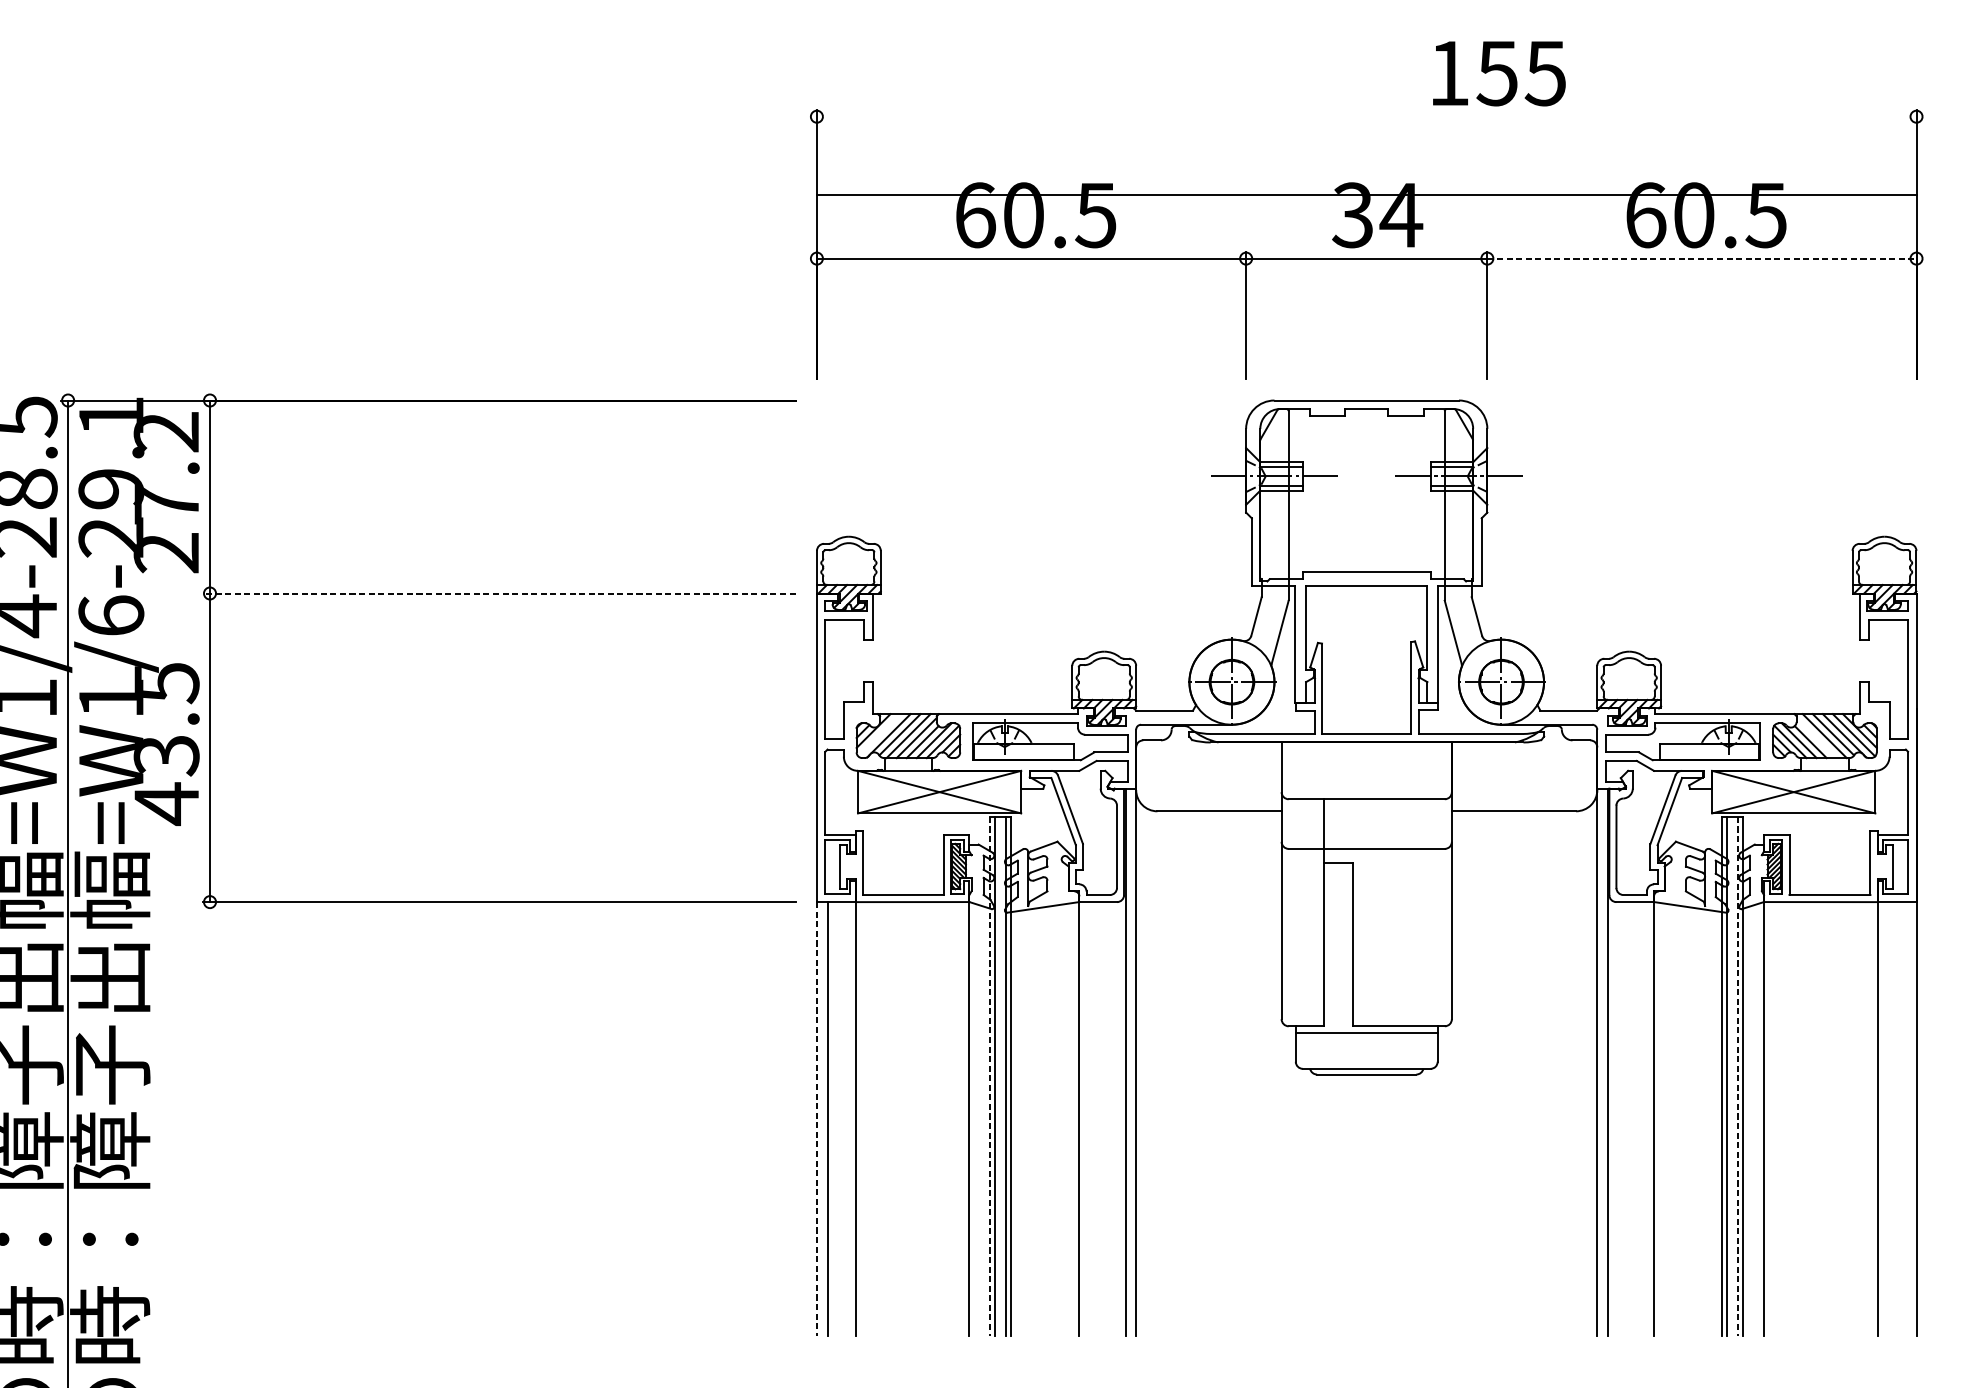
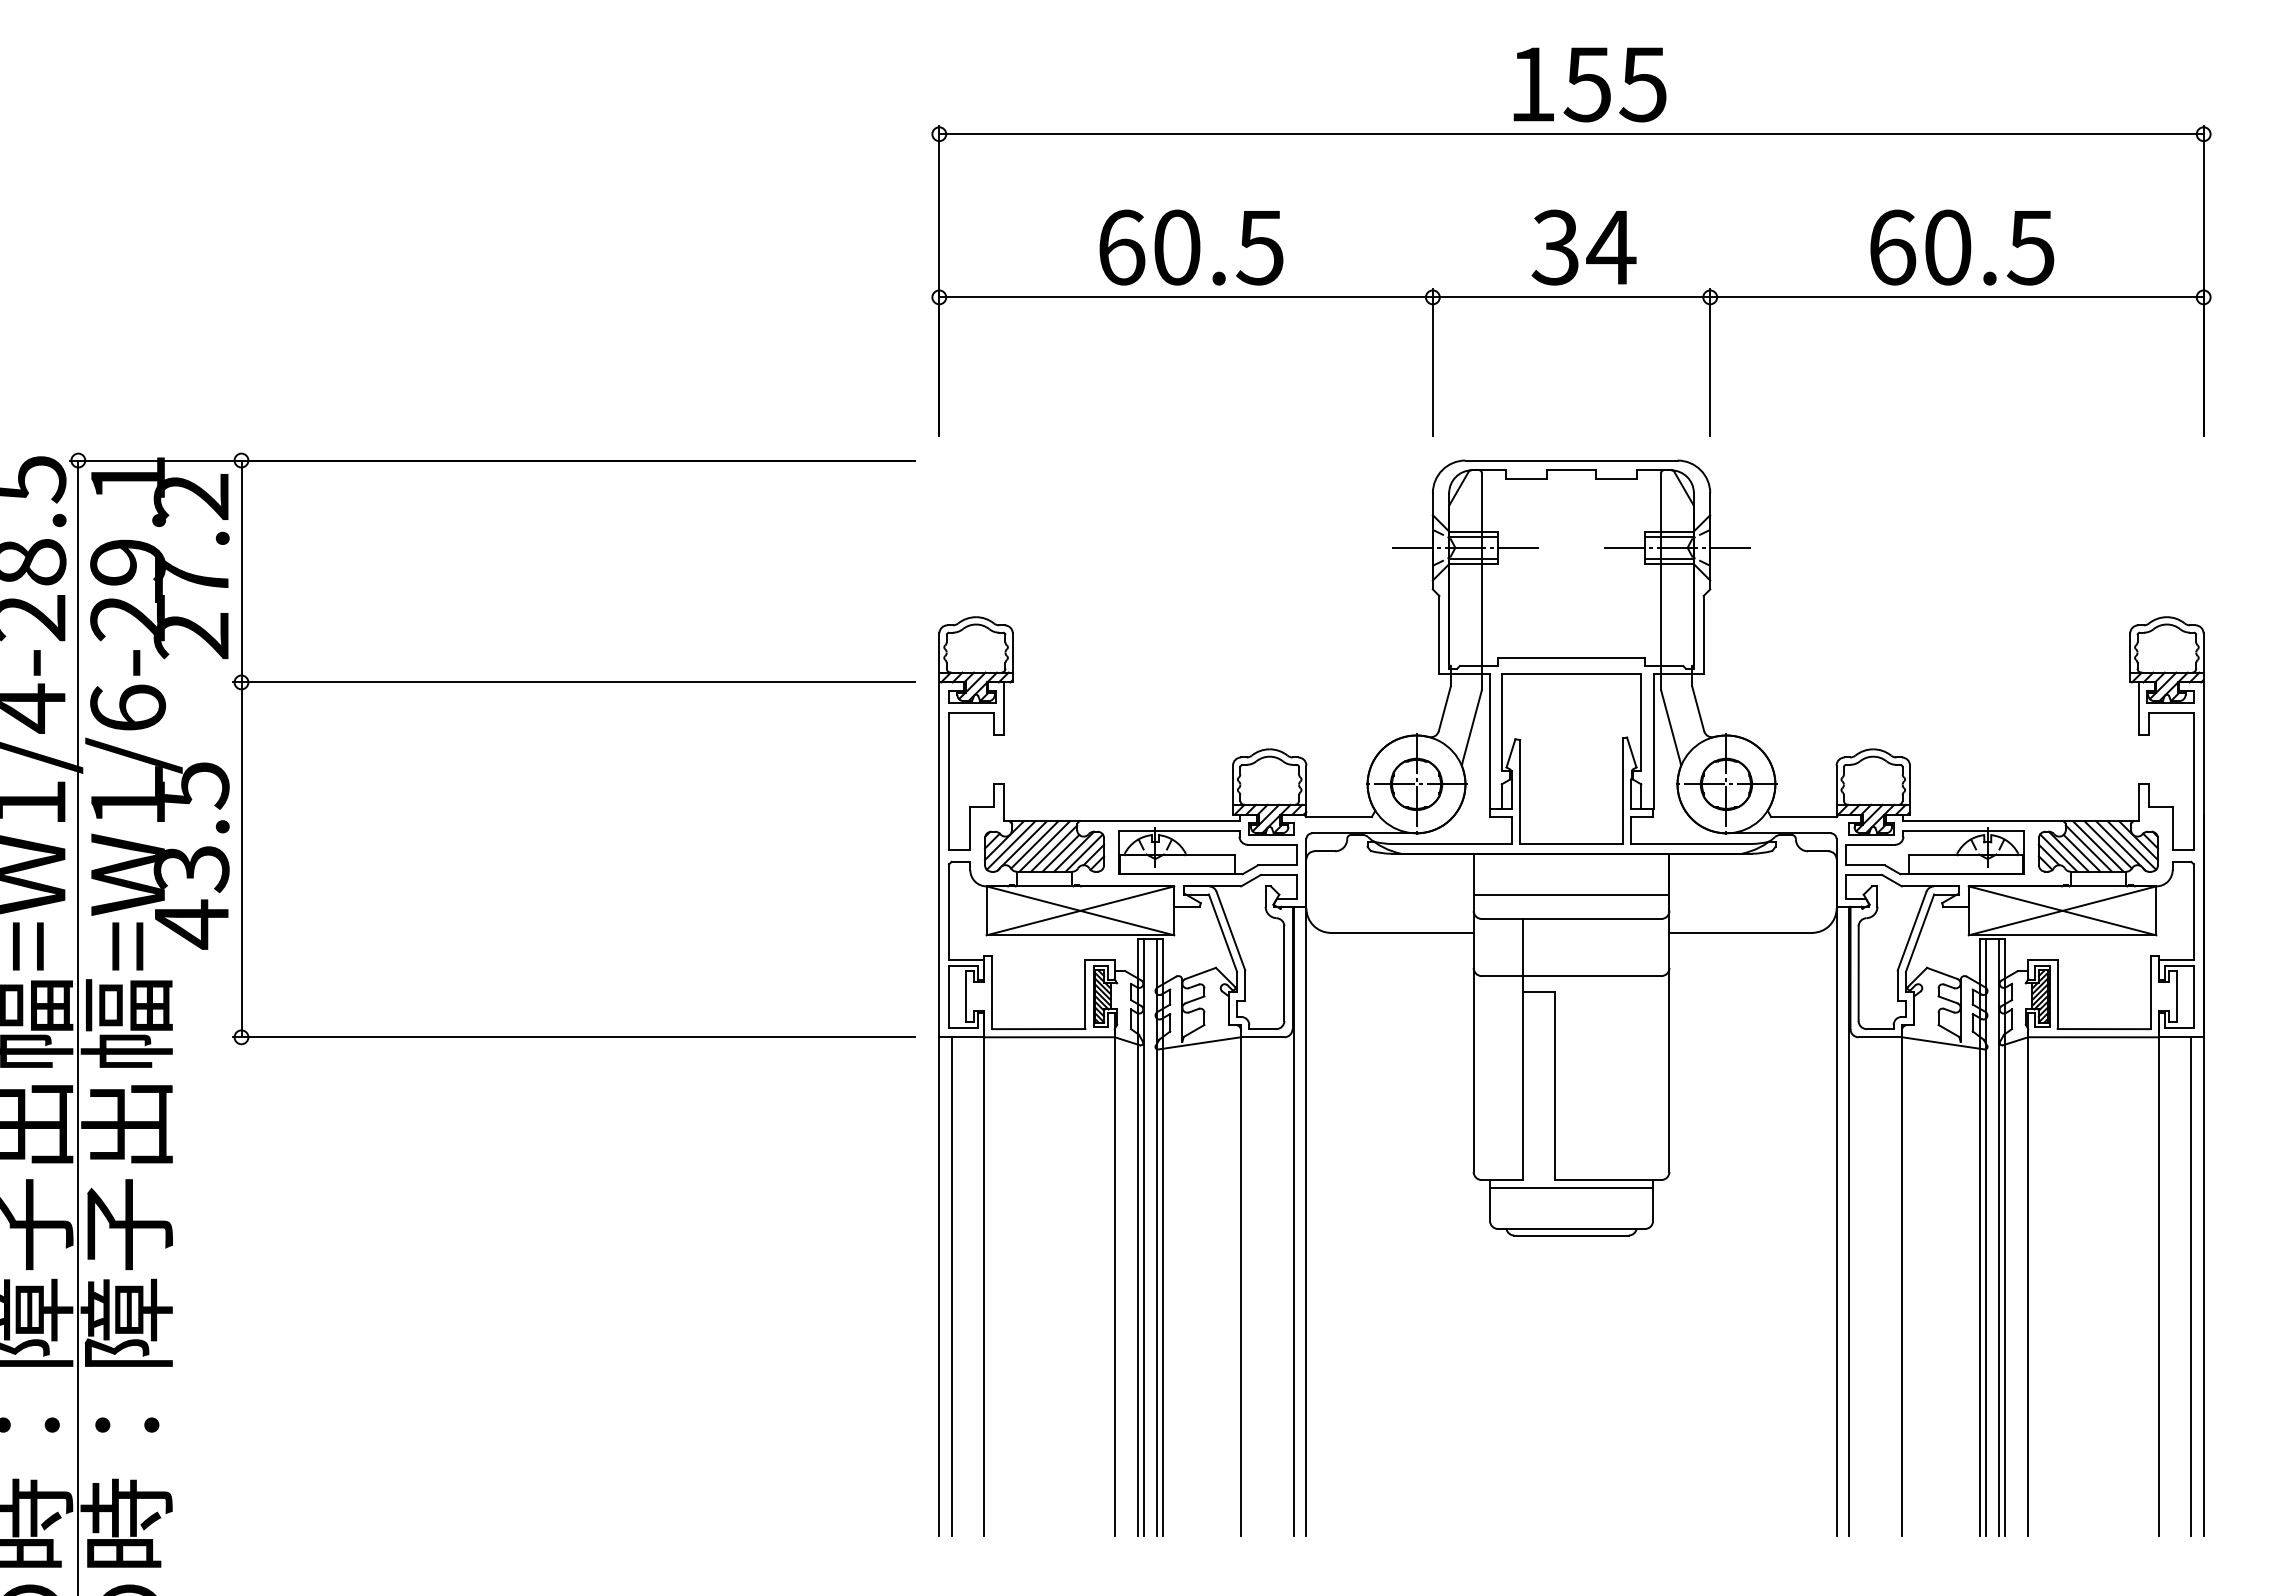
text: (1498, 73) -> (1589, 84), moved
line: (1366, 195) -> (1571, 134), moved
line: (1701, 258) -> (1956, 297), dashed -> solid
line: (499, 593) -> (574, 682), dashed -> solid
line: (878, 735) -> (1010, 845), added
line: (1816, 737) -> (2088, 848), added
line: (1366, 777) -> (1571, 894), added
line: (990, 1077) -> (1138, 1238), dashed -> solid
line: (1738, 1077) -> (1998, 1238), dashed -> solid
line: (1905, 1118) -> (2191, 1286), added
line: (817, 1119) -> (939, 1287), dashed -> solid

